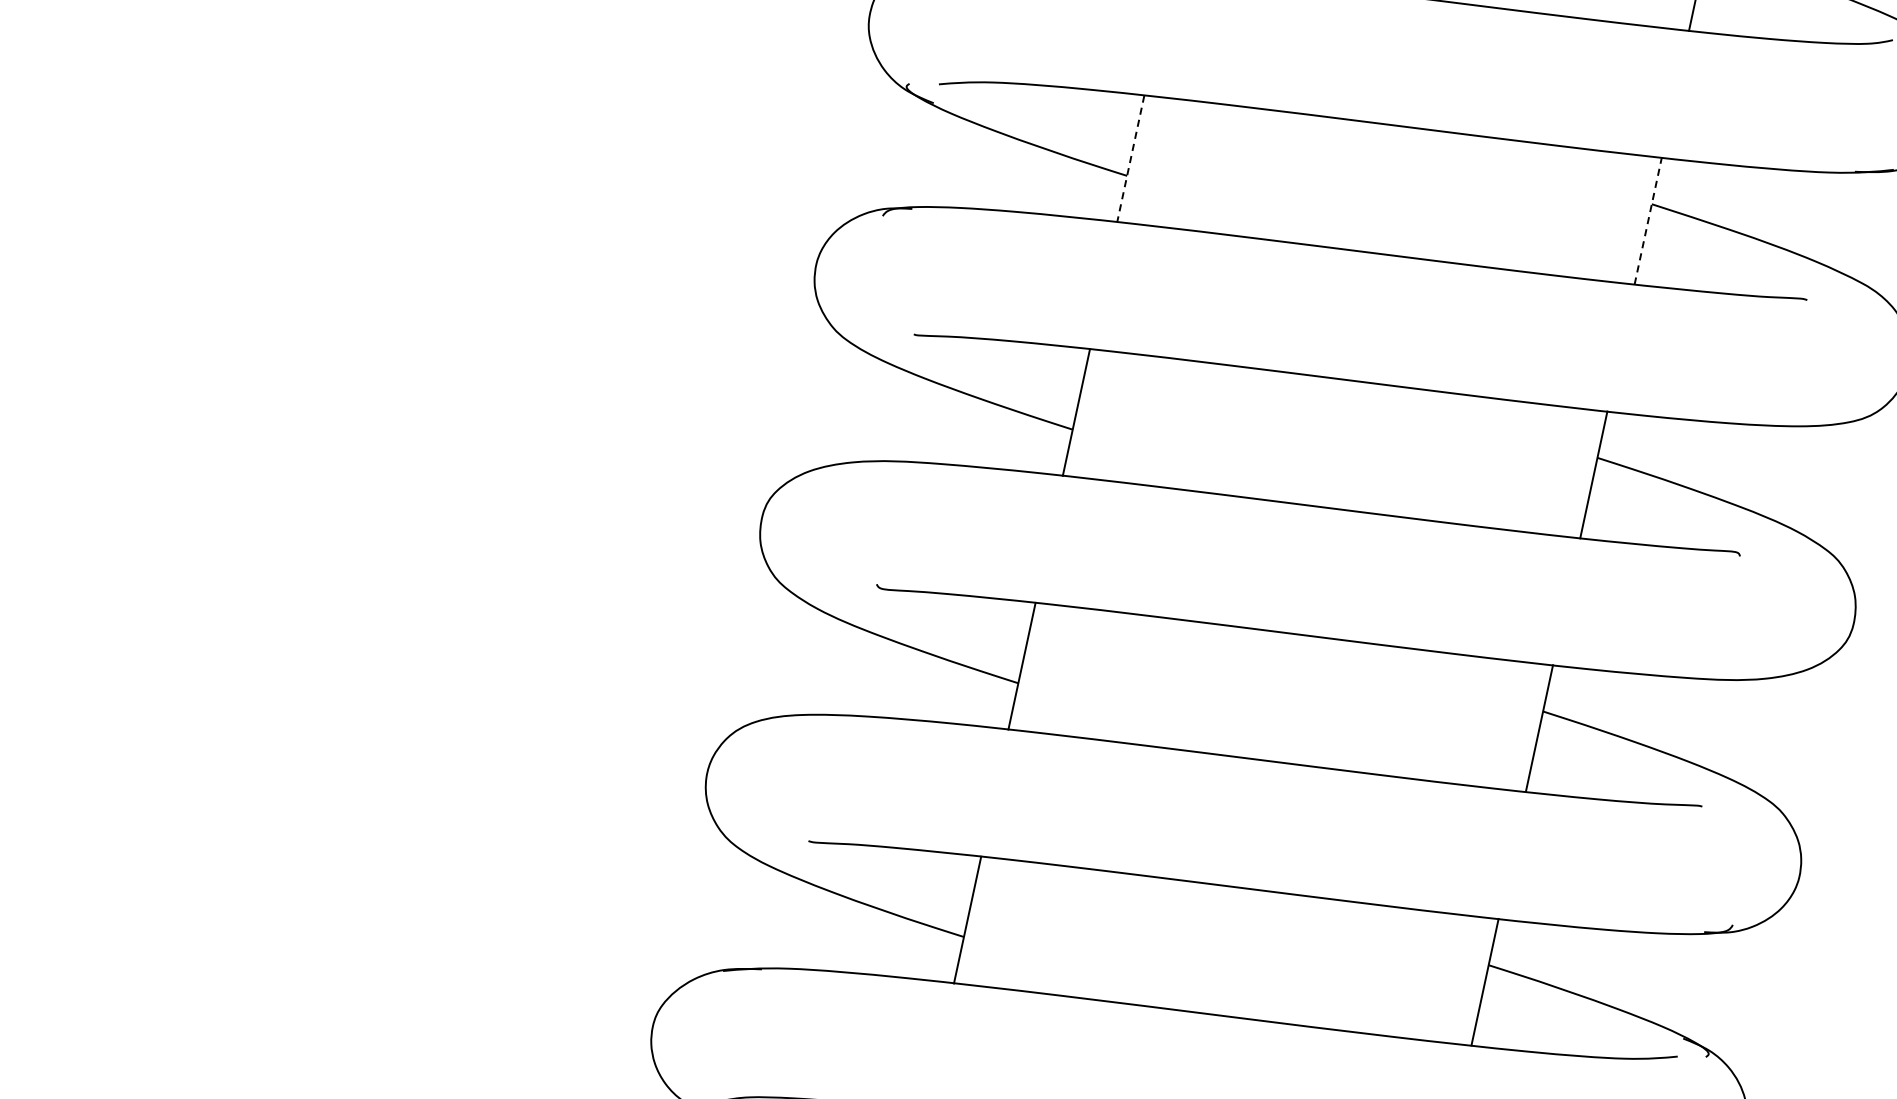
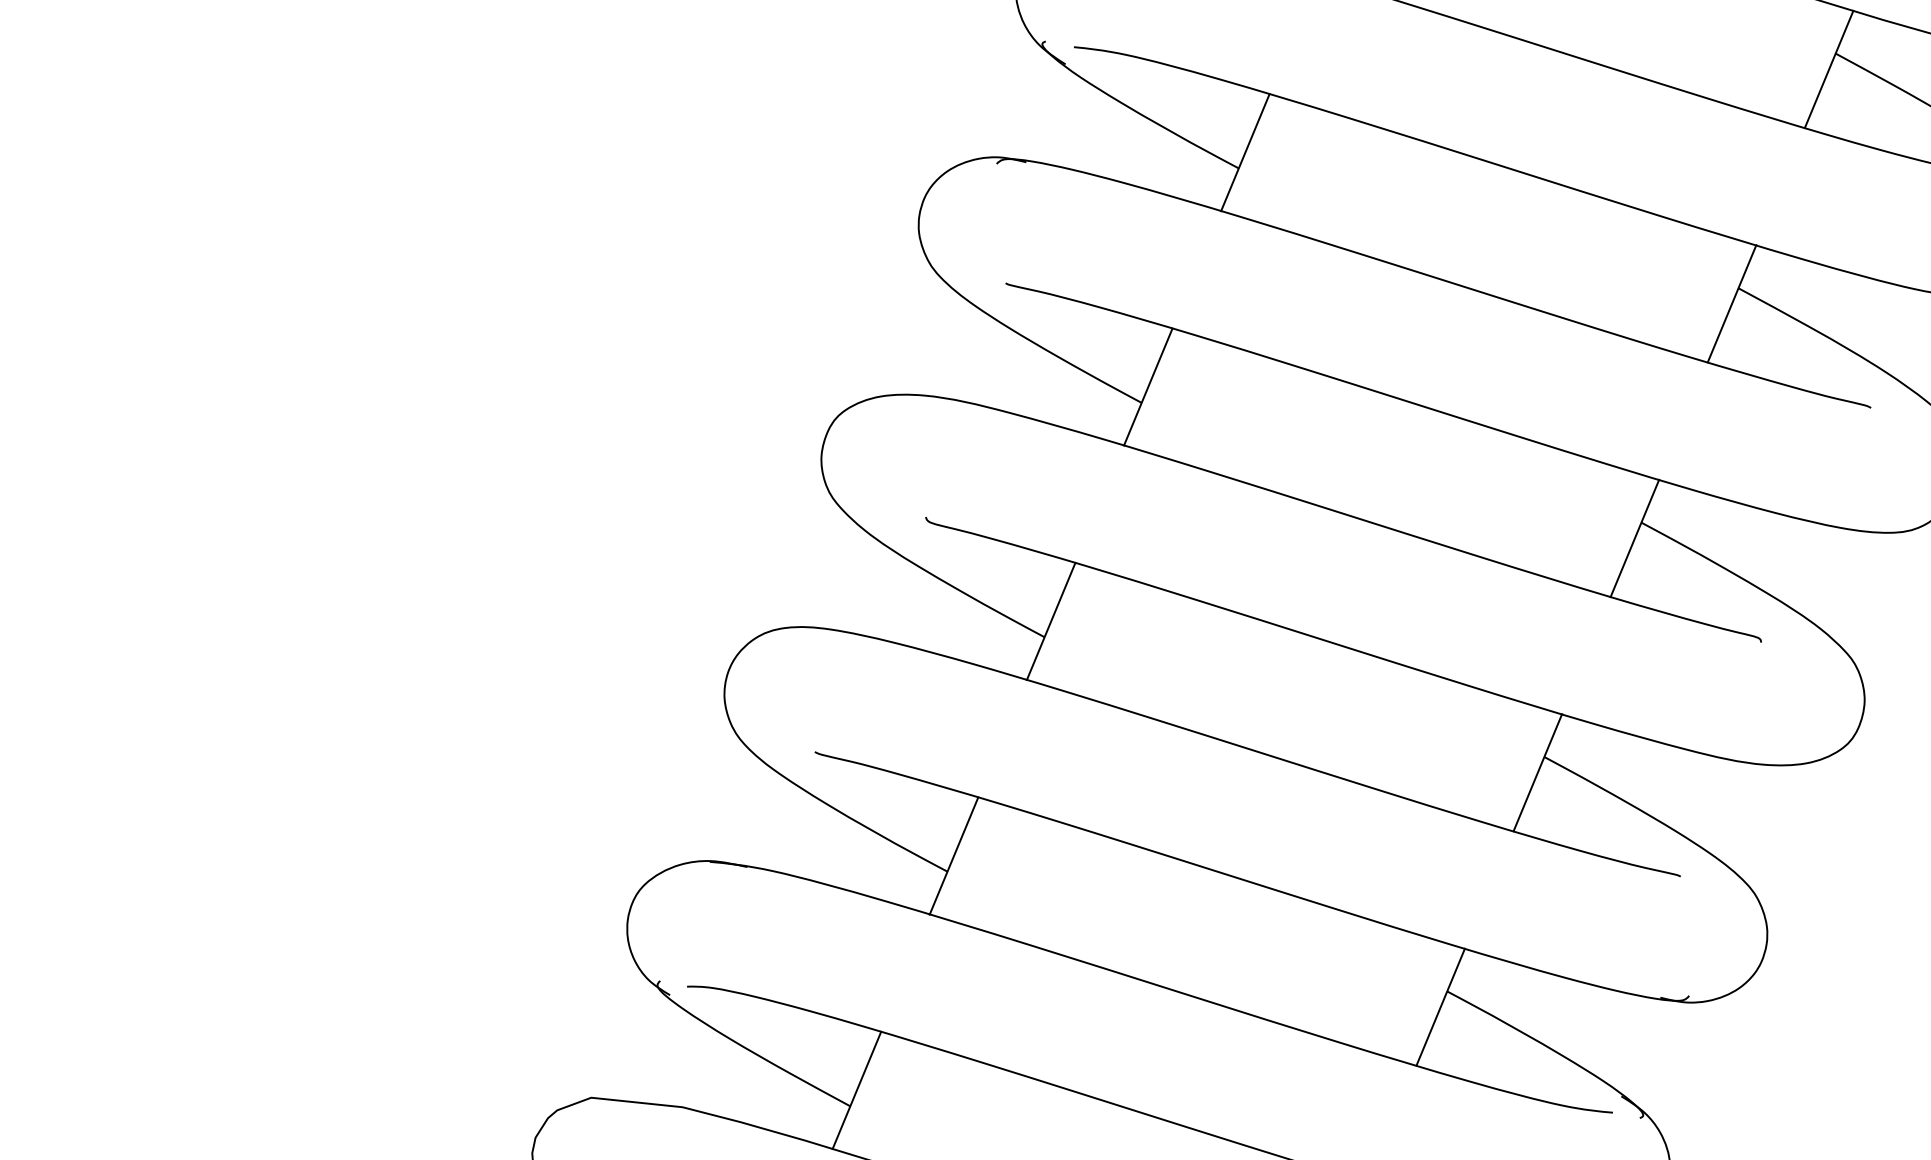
line: (1131, 159) -> (1245, 153), dashed -> solid
line: (1648, 220) -> (1732, 303), dashed -> solid

